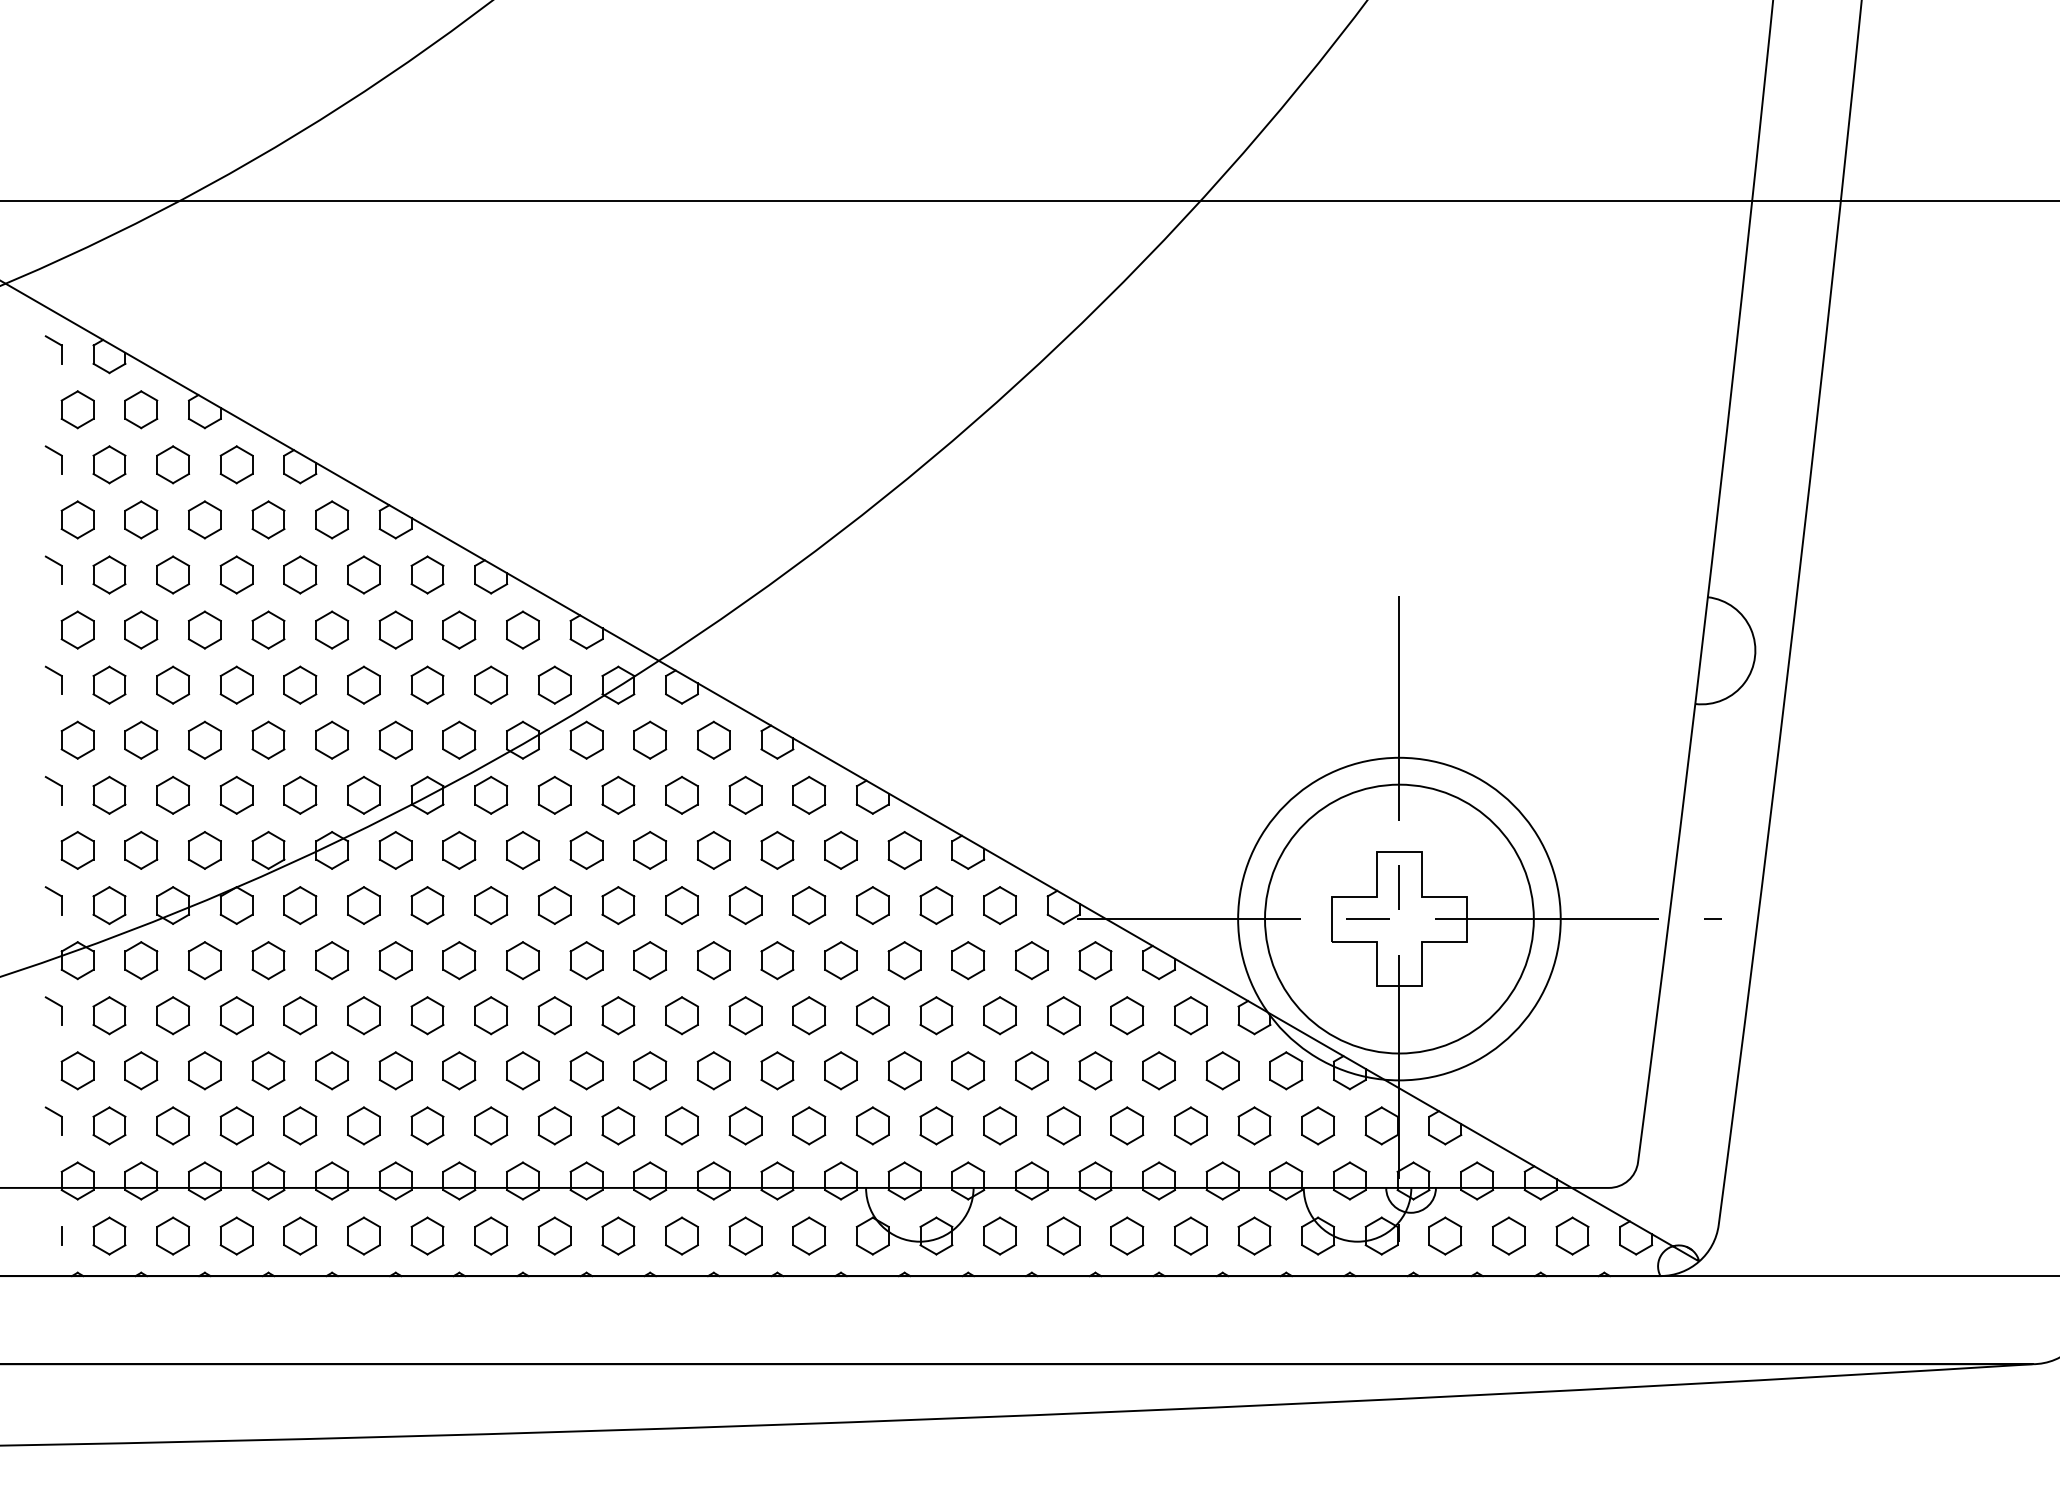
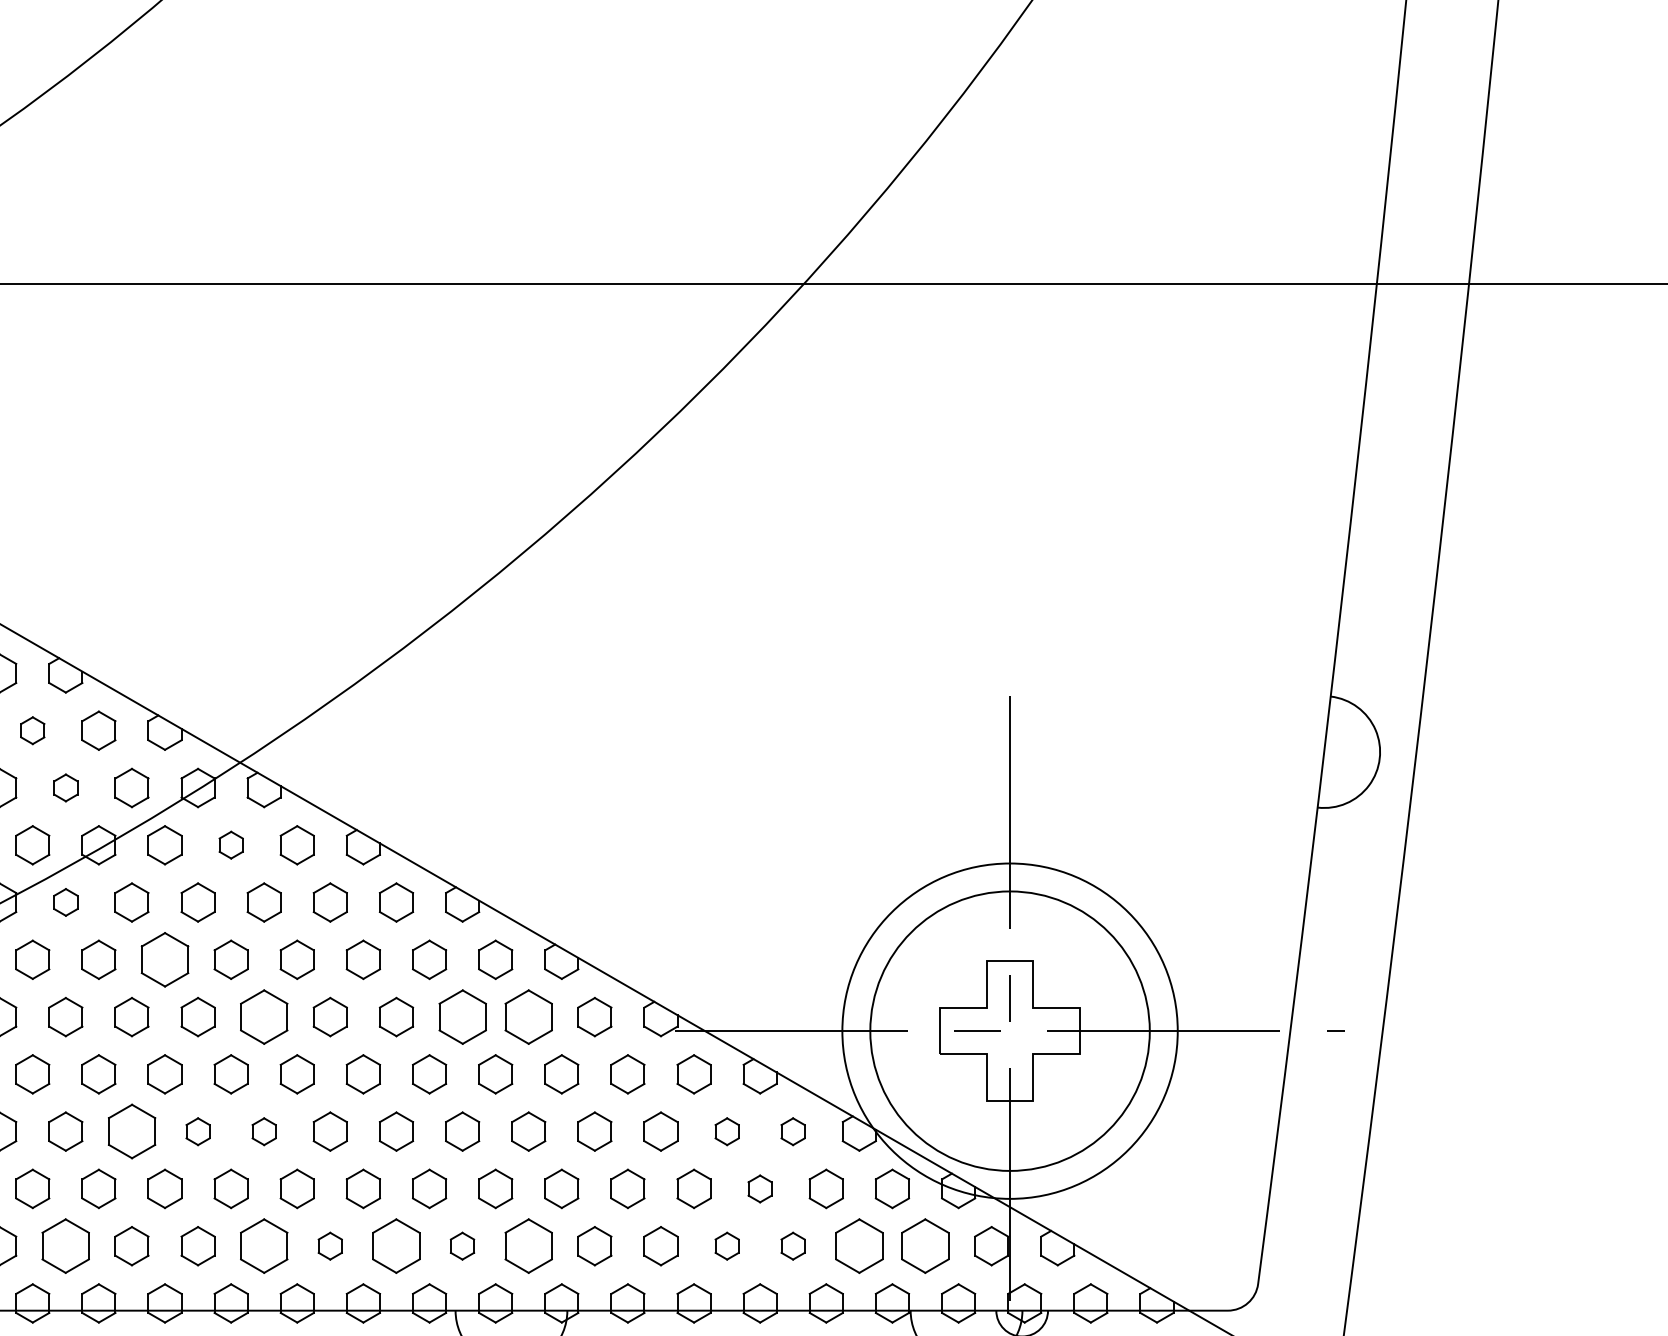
part: (459, 629) -> (32, 730), size x0.7
part: (491, 684) -> (66, 787), size x0.7
part: (650, 739) -> (231, 844), size x0.7
part: (491, 794) -> (66, 901), size x0.7
part: (586, 850) -> (164, 959), size x1.4
part: (681, 905) -> (263, 1017), size x1.4
part: (872, 905) -> (462, 1017), size x1.4
part: (936, 905) -> (528, 1017), size x1.4
part: (554, 1015) -> (131, 1131), size x1.4
part: (618, 1015) -> (198, 1131), size x0.7
part: (681, 1015) -> (263, 1131), size x0.7
part: (1127, 1015) -> (727, 1131), size x0.7
part: (1190, 1015) -> (792, 1131), size x0.7
part: (1158, 1070) -> (759, 1188), size x0.7
part: (491, 1125) -> (66, 1245), size x1.4
part: (681, 1125) -> (263, 1245), size x1.4
part: (745, 1125) -> (330, 1245), size x0.7
part: (809, 1125) -> (396, 1245), size x1.4
part: (872, 1125) -> (462, 1245), size x0.7
part: (936, 1125) -> (528, 1245), size x1.4
part: (1127, 1125) -> (727, 1245), size x0.7
part: (1190, 1125) -> (792, 1245), size x0.7
part: (1254, 1125) -> (859, 1245), size x1.4
part: (1318, 1125) -> (925, 1245), size x1.4

